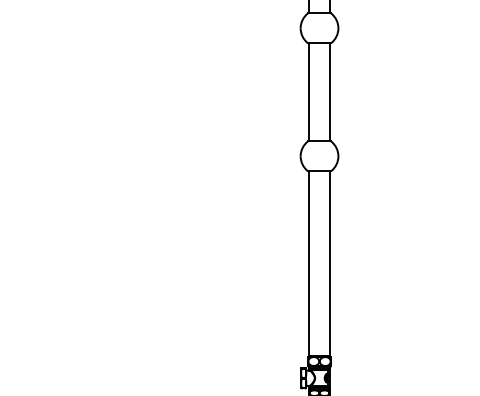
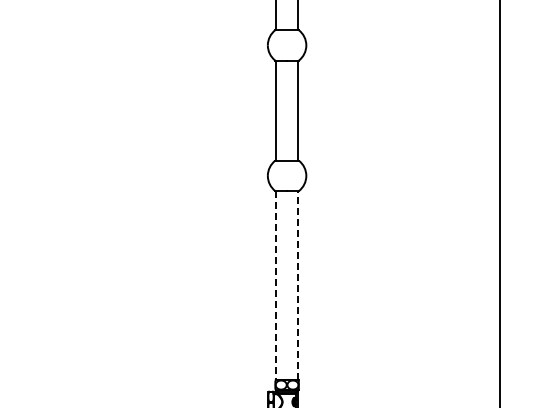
line: (330, 263) -> (298, 285), solid -> dashed
line: (309, 264) -> (276, 286), solid -> dashed

